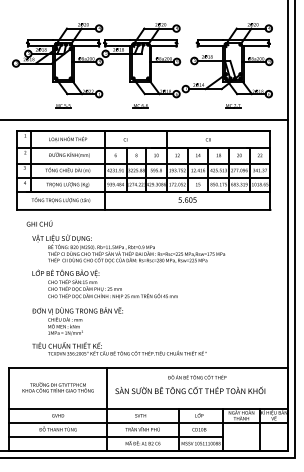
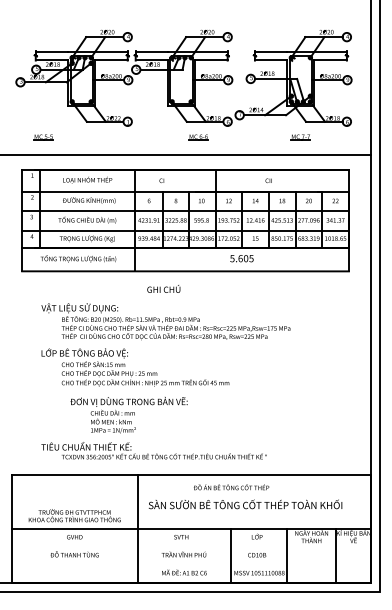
part: (63, 106) -> (43, 137), moved
part: (140, 106) -> (198, 137), moved
text: (39, 223) -> (163, 288), moved
text: (77, 321) -> (128, 415), moved
text: (197, 377) -> (231, 487), moved
text: (57, 387) -> (74, 515), moved
line: (148, 422) -> (191, 546), removed
line: (115, 436) -> (149, 564), removed

